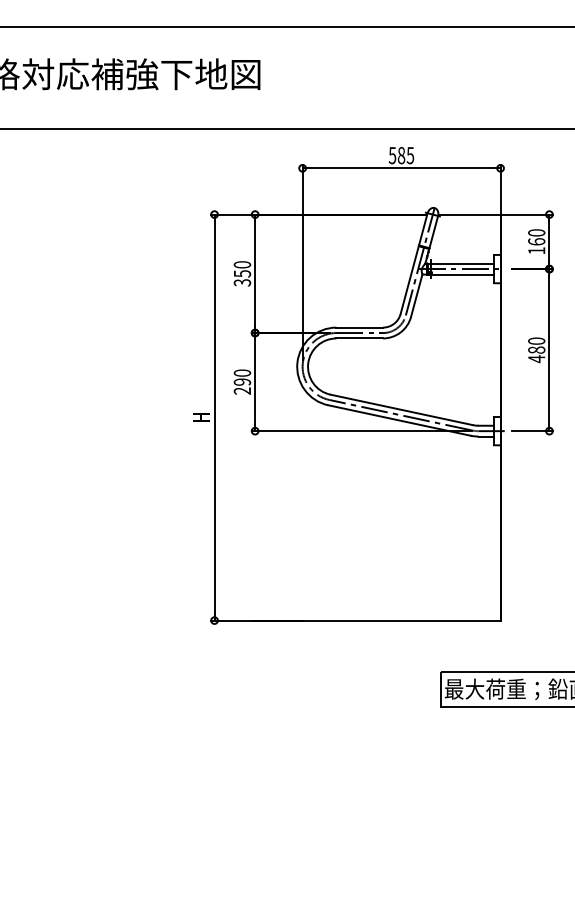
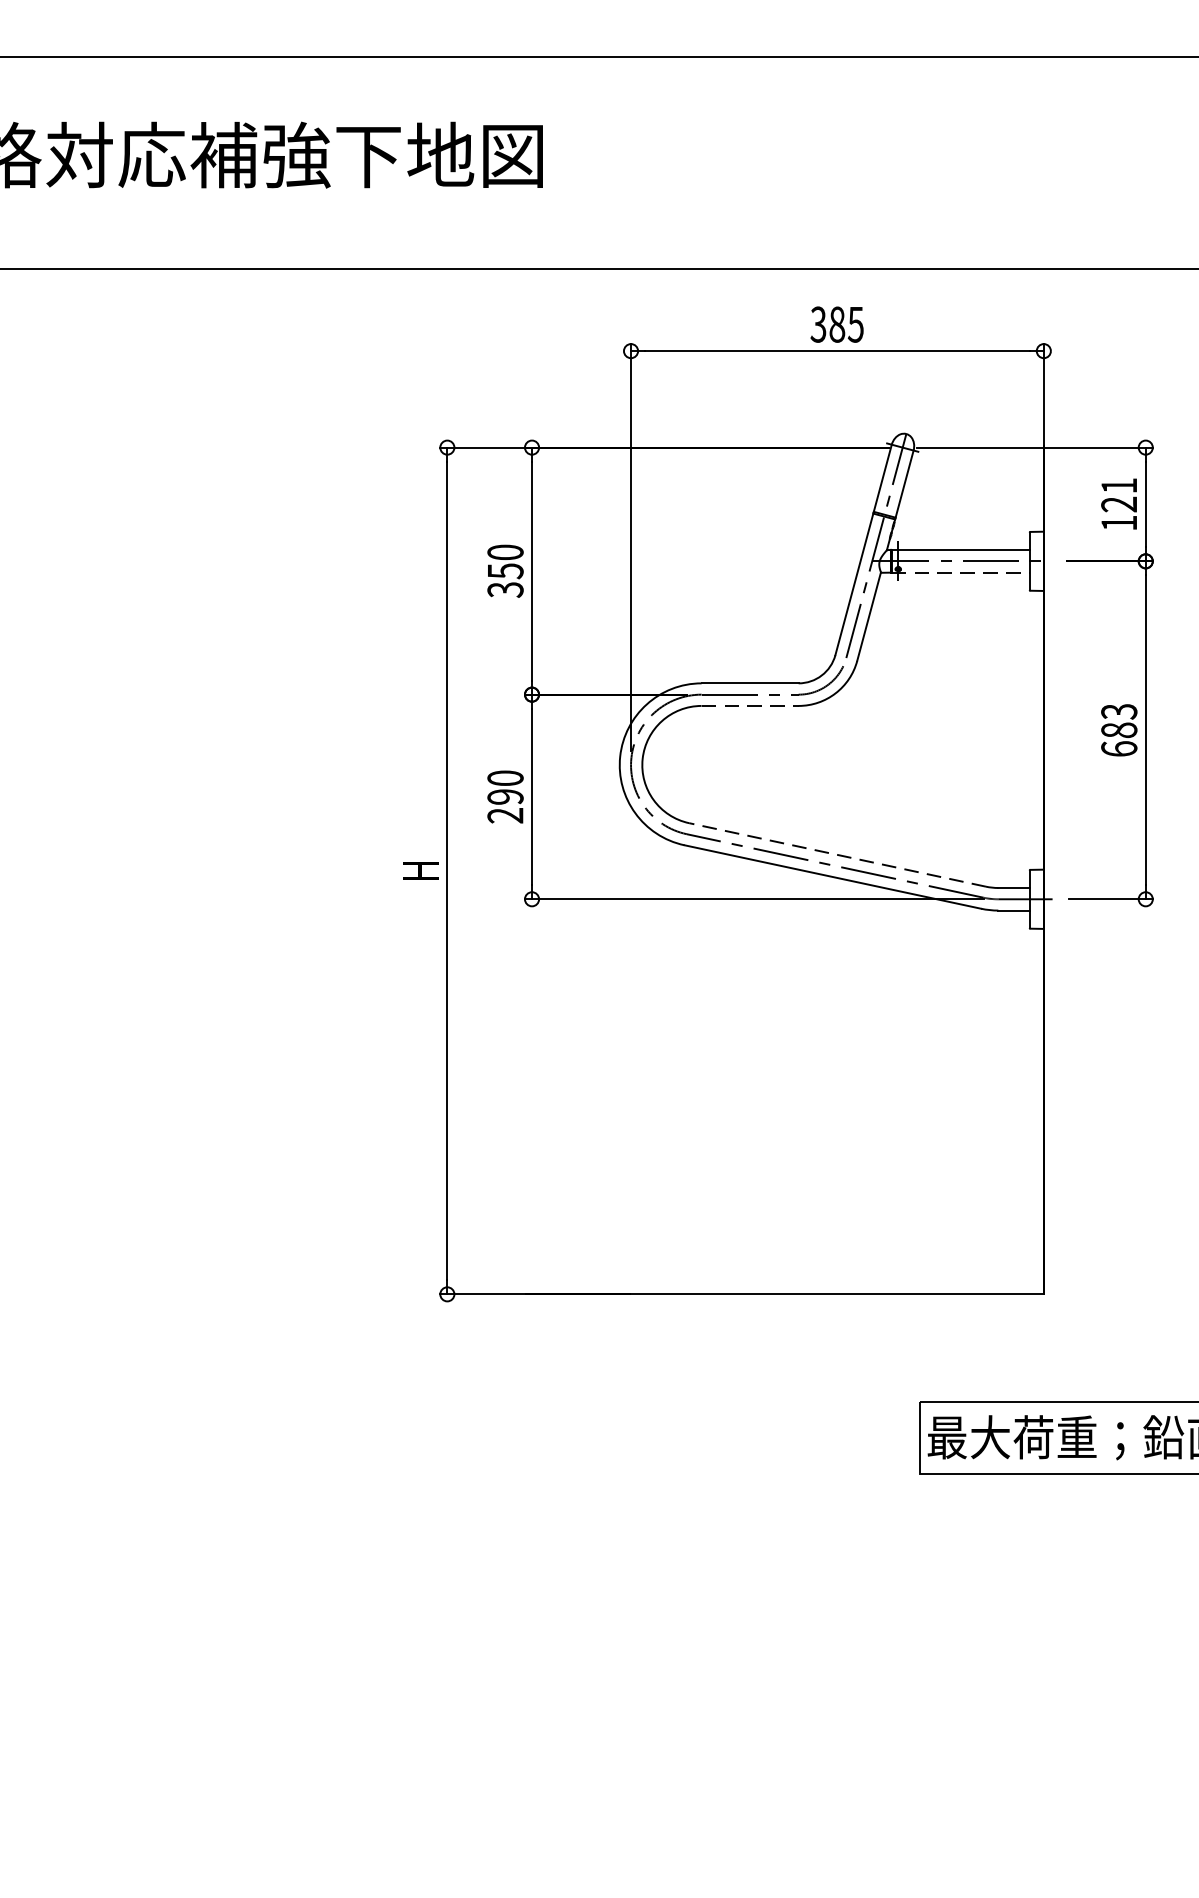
text: (392, 154) -> (818, 322), 585 -> 385
text: (536, 237) -> (1118, 495), 160 -> 121
line: (461, 274) -> (962, 572), solid -> dashed
line: (360, 338) -> (751, 706), solid -> dashed
text: (536, 350) -> (1118, 731), 480 -> 683
line: (401, 409) -> (837, 854), solid -> dashed

